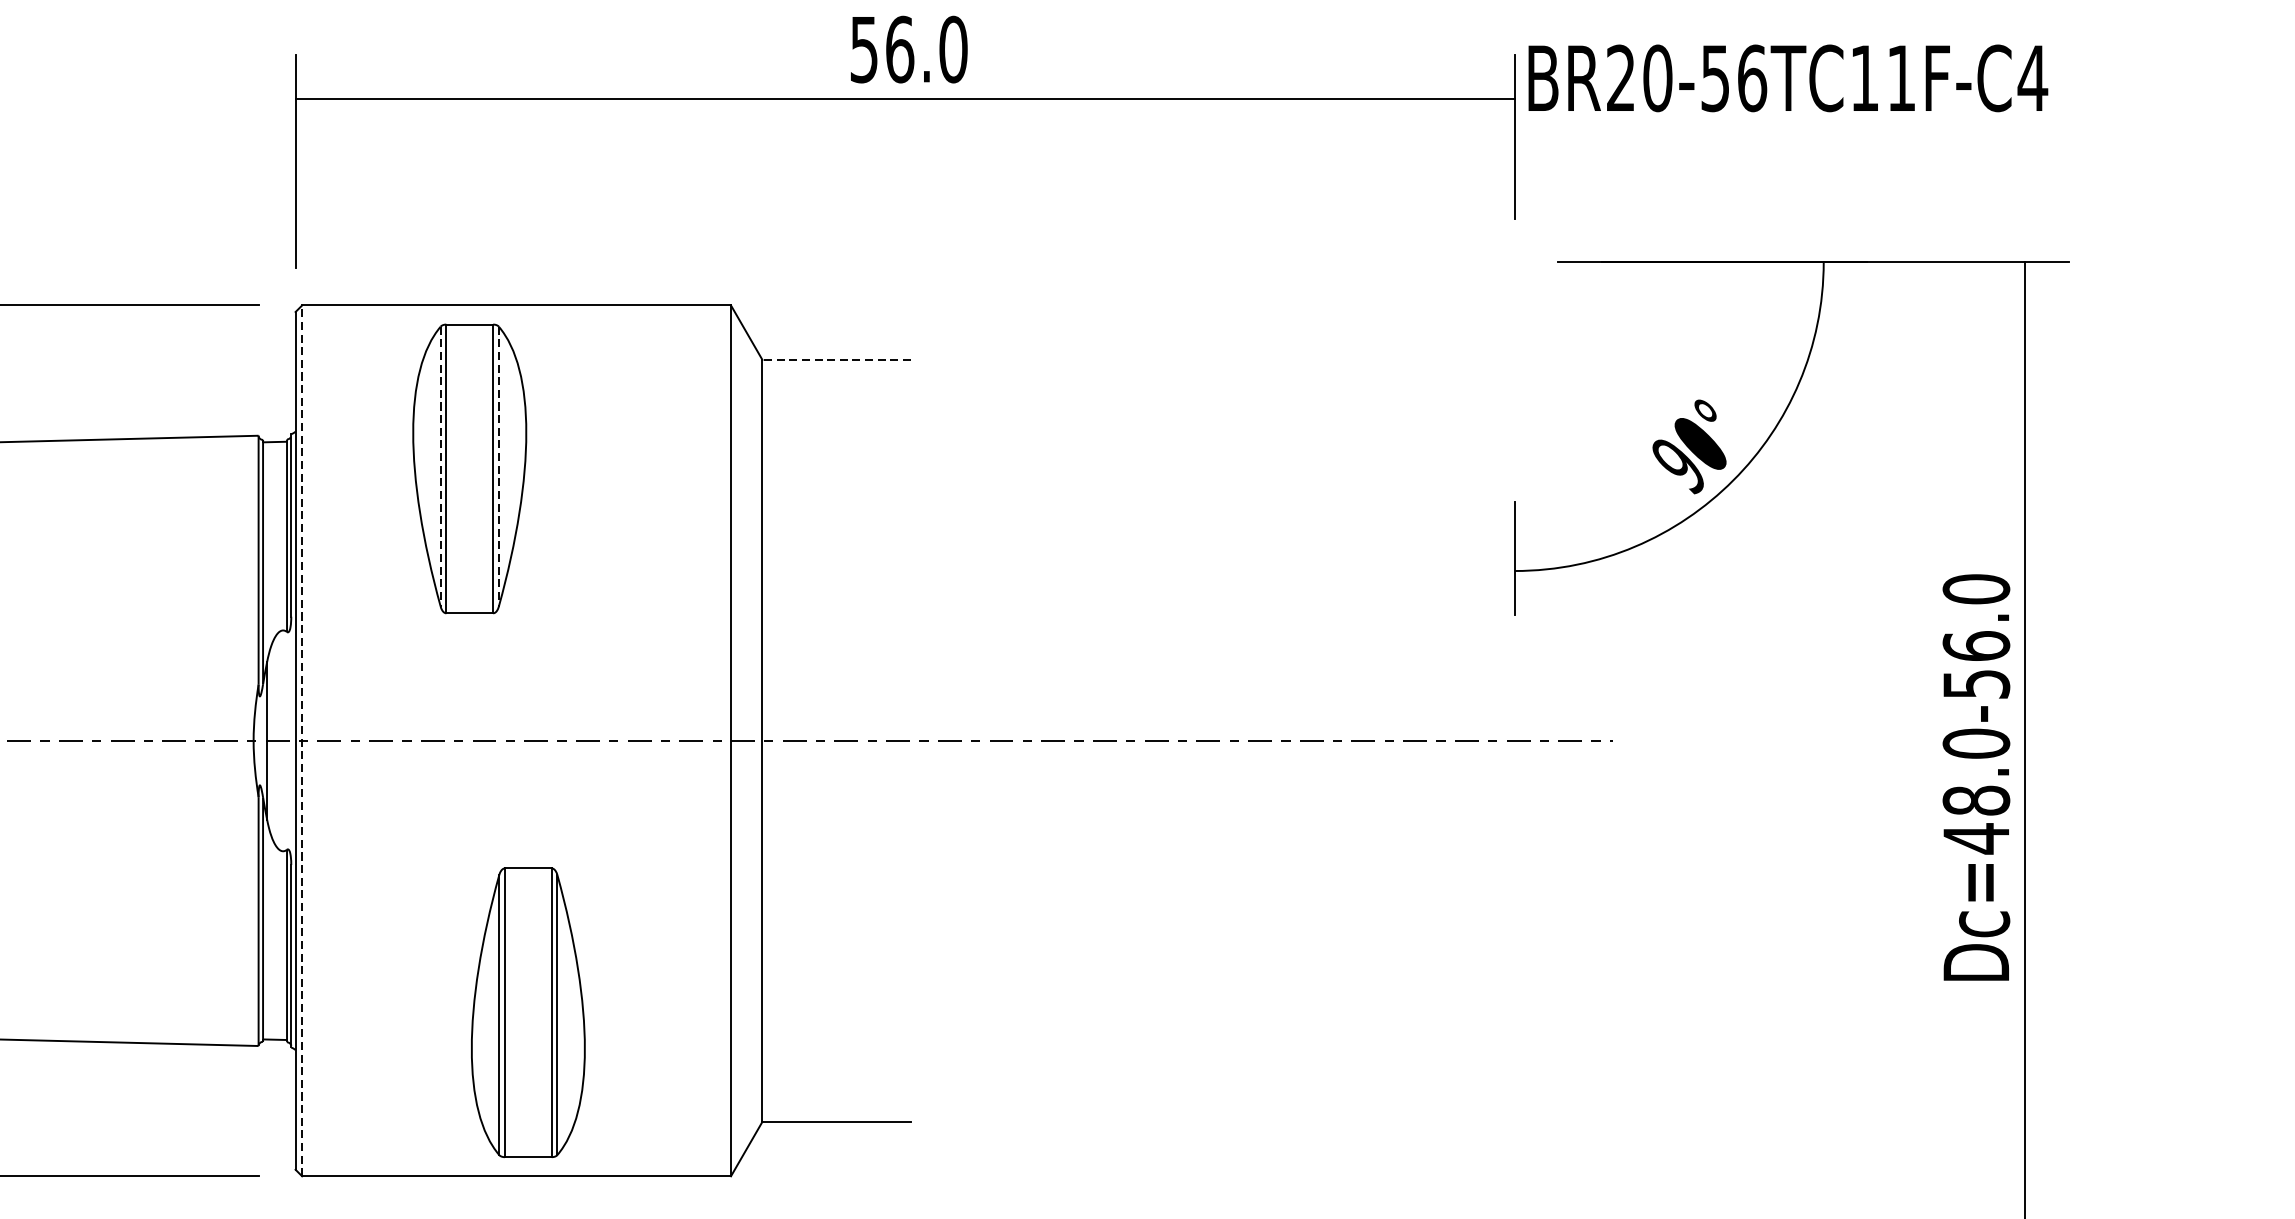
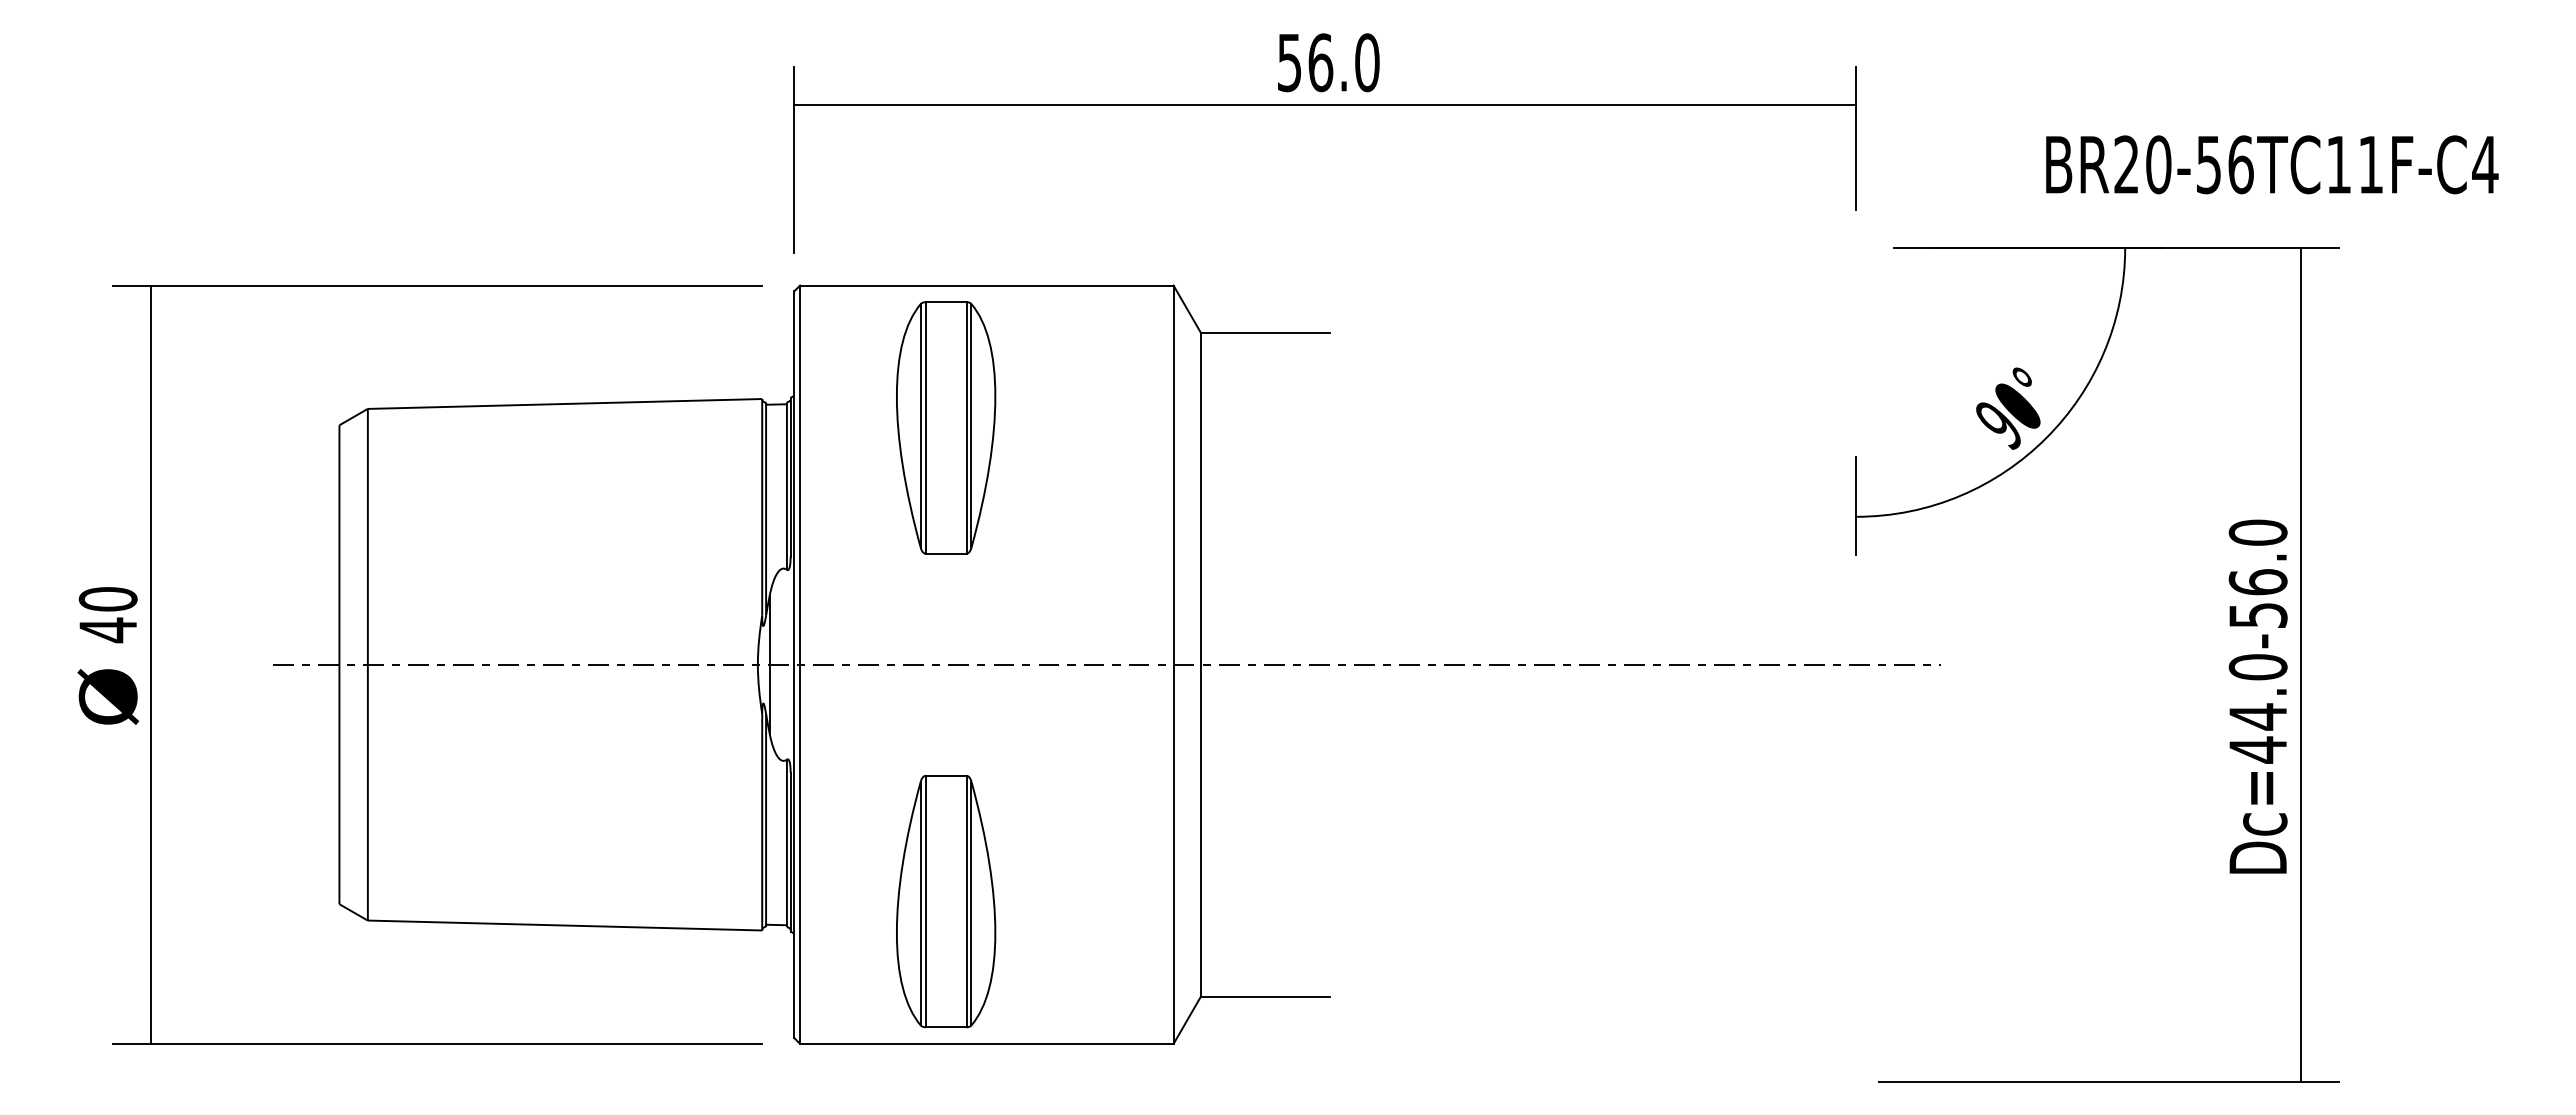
text: (1788, 78) -> (2272, 164), moved
line: (836, 359) -> (1265, 332), dashed -> solid
line: (440, 466) -> (920, 425), dashed -> solid
line: (498, 466) -> (971, 425), dashed -> solid
line: (302, 740) -> (800, 664), dashed -> solid
text: (1975, 800) -> (2257, 716), Dc=48.0-56.0 -> Dc=44.0-56.0
part: (528, 1012) -> (946, 901), moved

